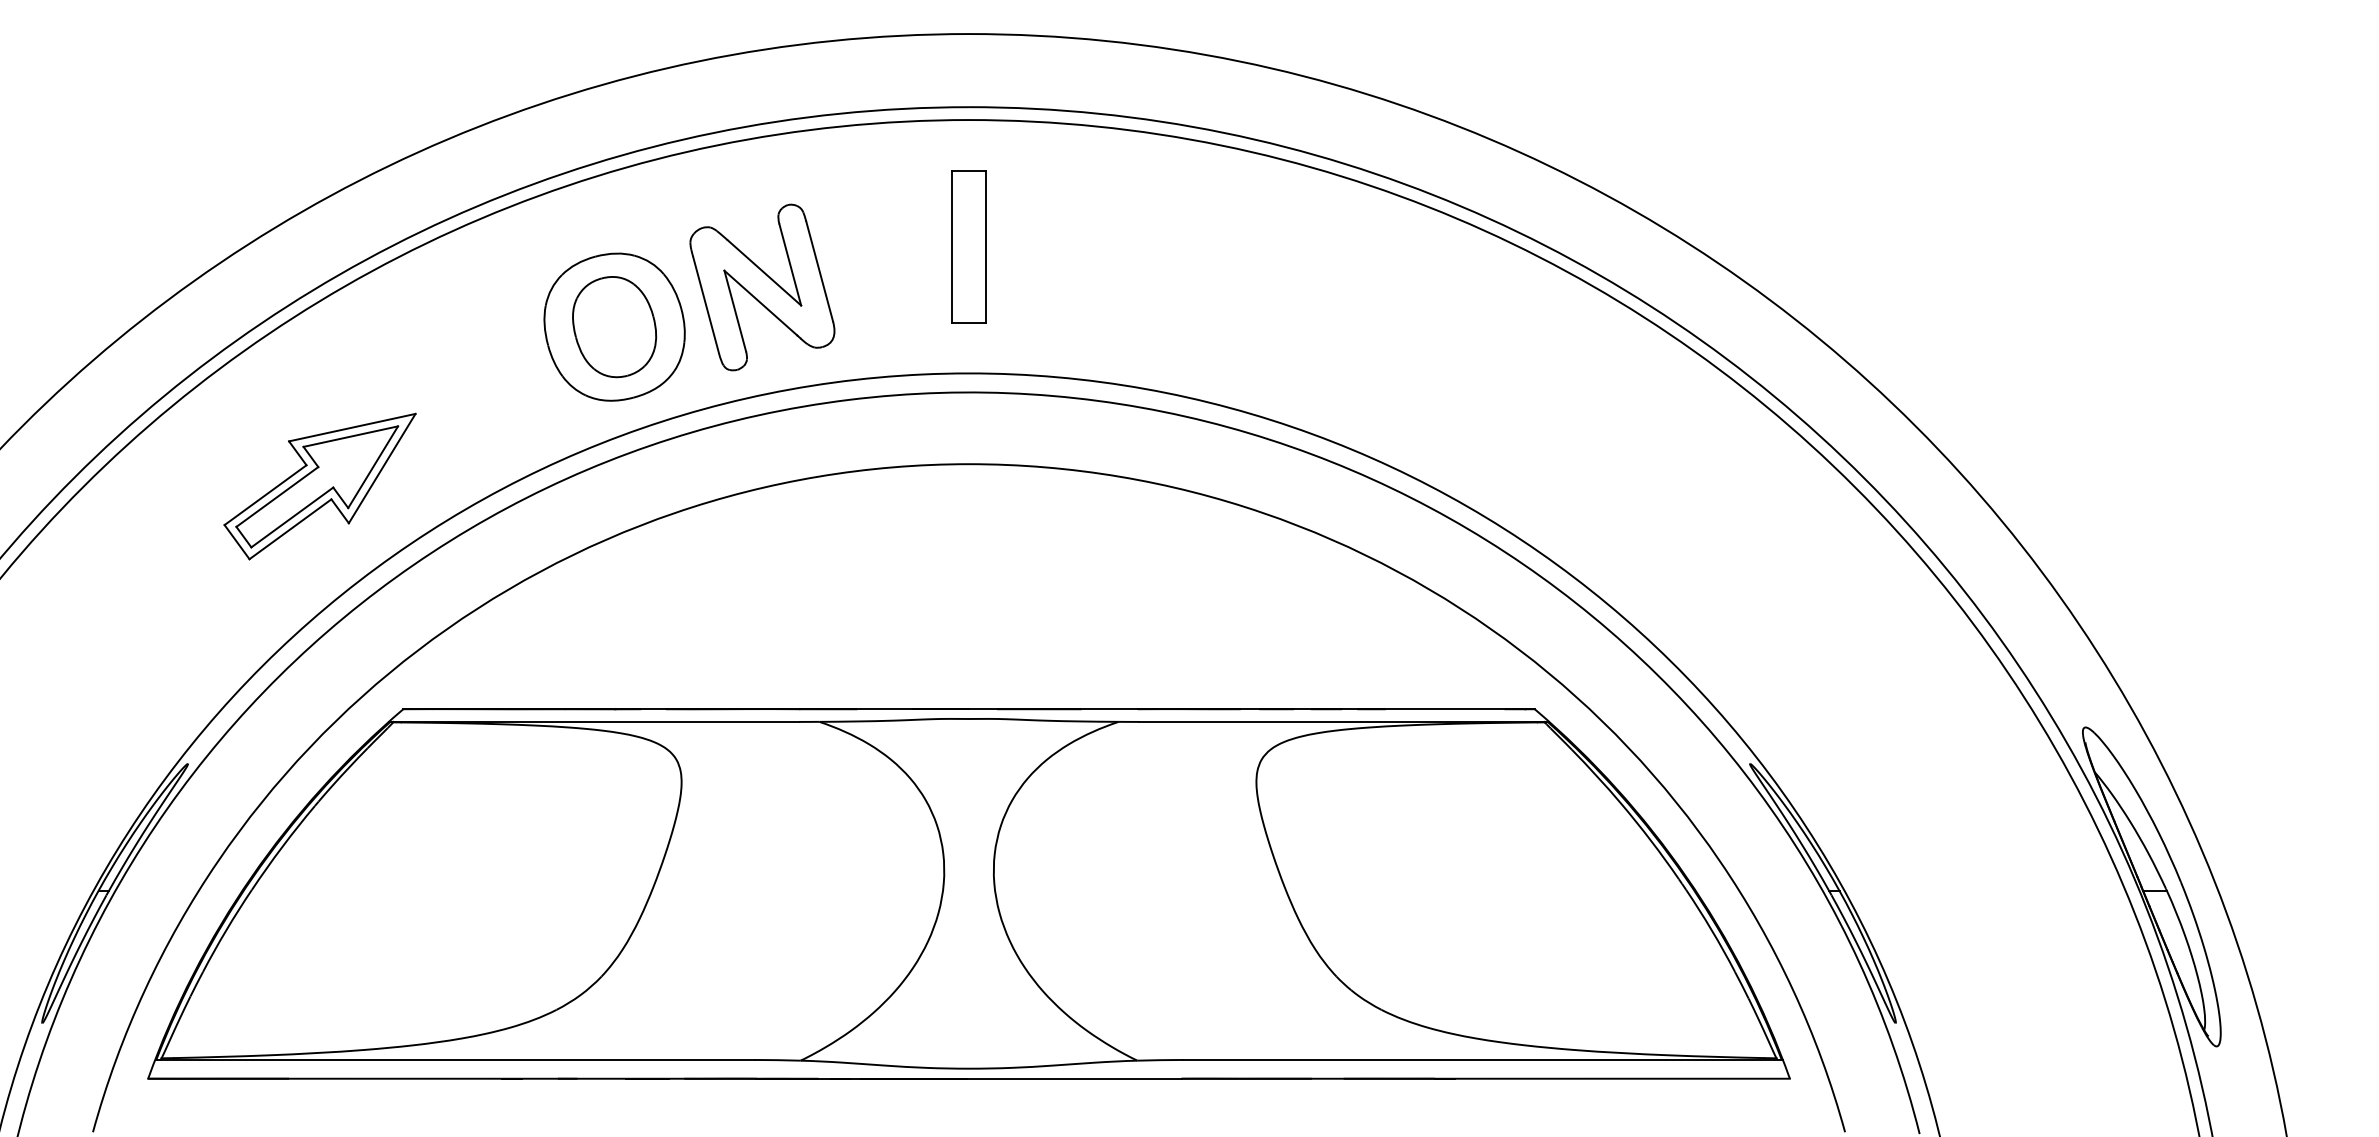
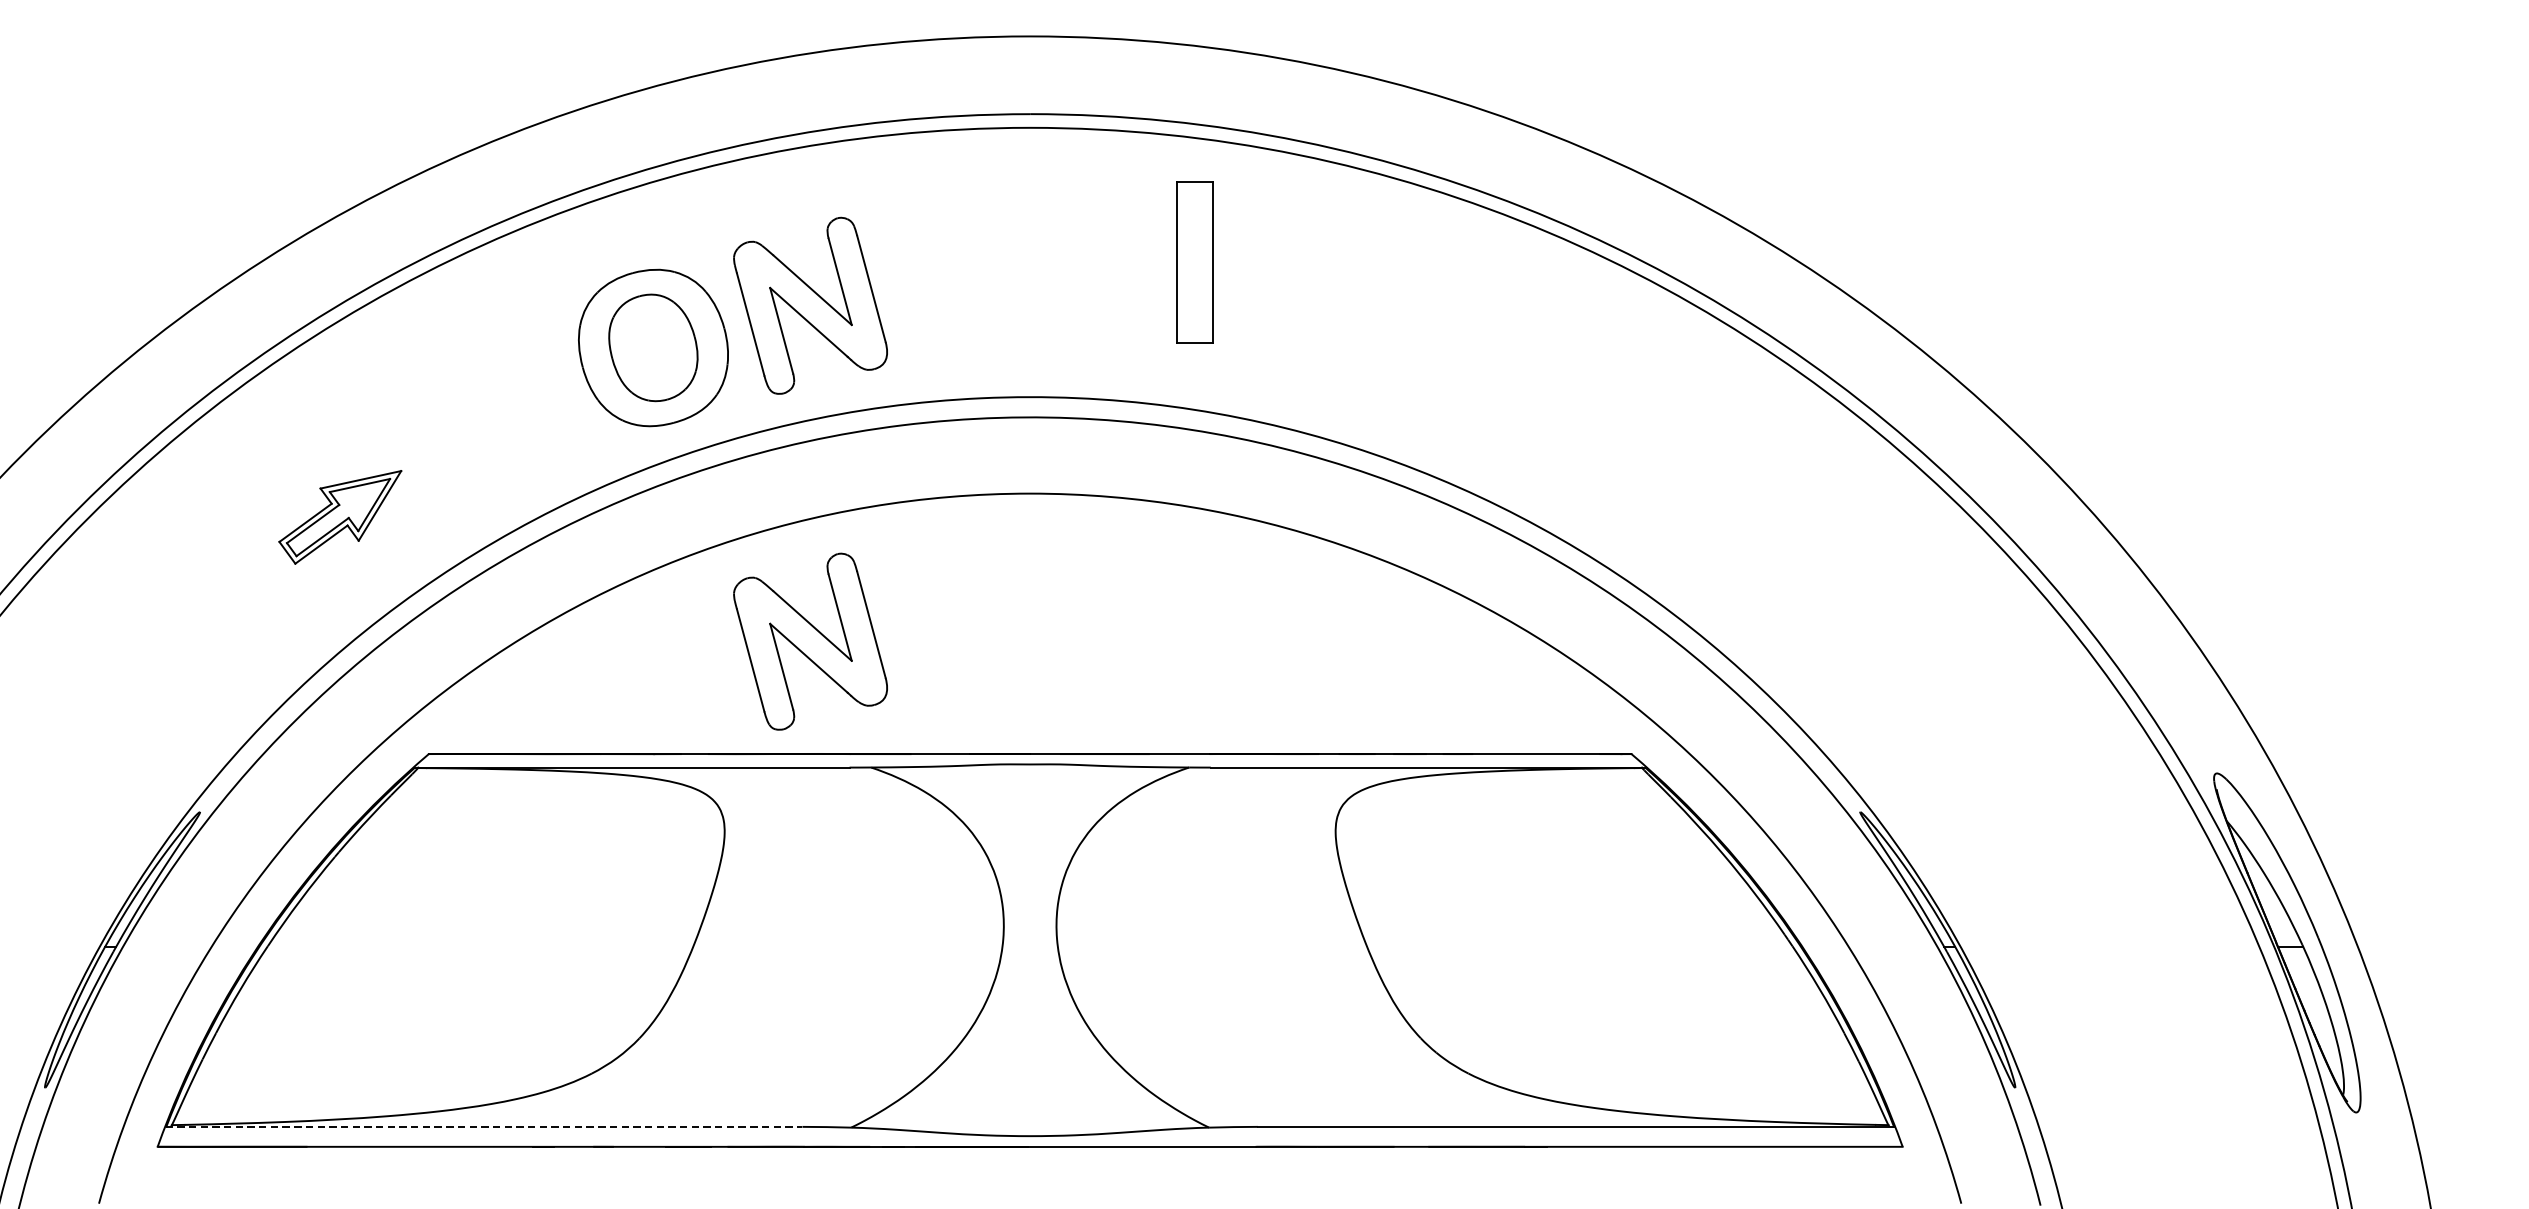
part: (968, 246) -> (1194, 262), moved
part: (319, 486) -> (339, 517), size x0.6
part: (762, 603) -> (810, 641), added
line: (455, 1059) -> (484, 1126), solid -> dashed

